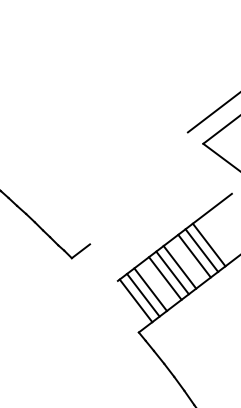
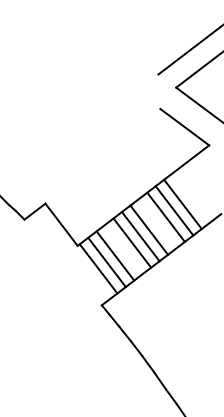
line: (210, 177) -> (184, 126), added
line: (103, 262) -> (61, 224), added

